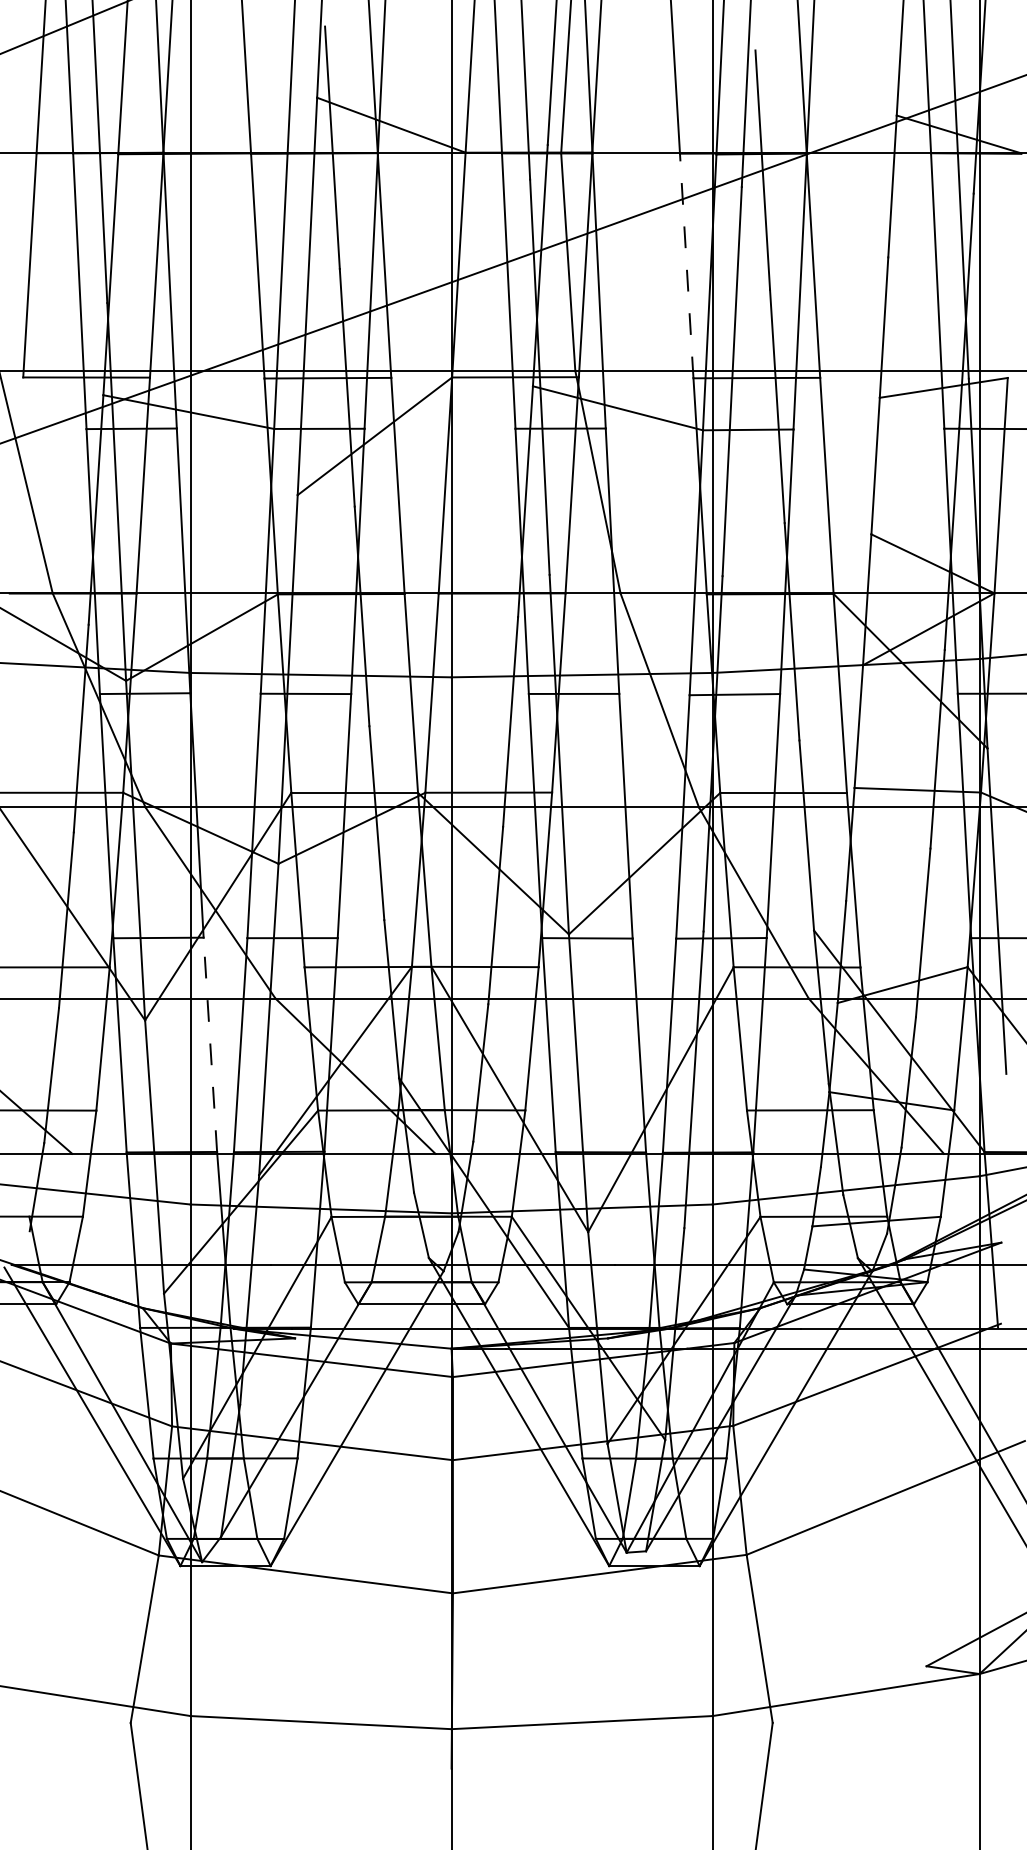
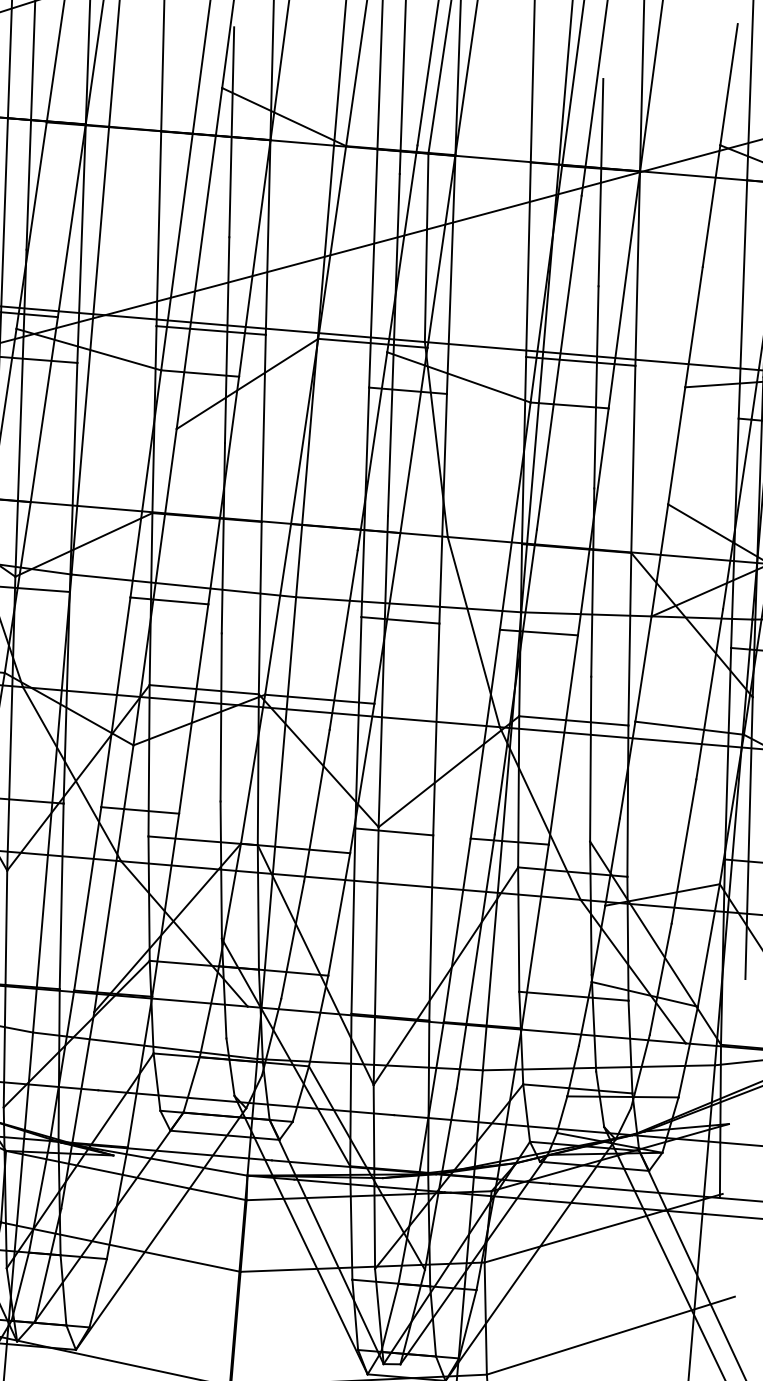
line: (686, 266) -> (528, 260), dashed -> solid
line: (210, 1044) -> (61, 896), dashed -> solid

